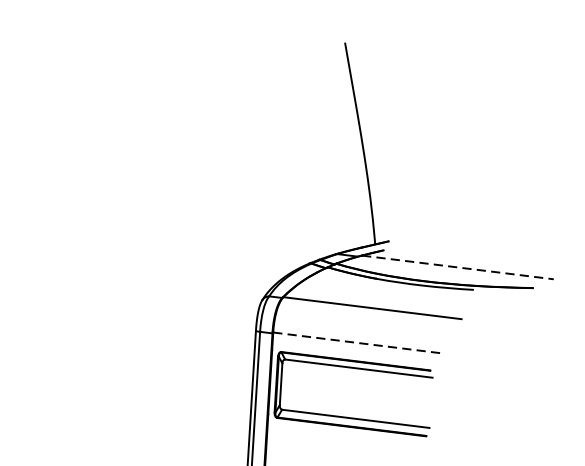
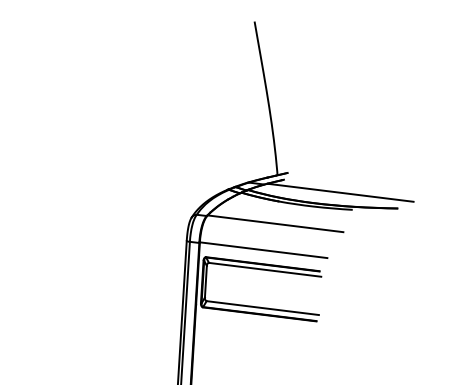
line: (457, 267) -> (340, 192), dashed -> solid
line: (358, 343) -> (264, 250), dashed -> solid

